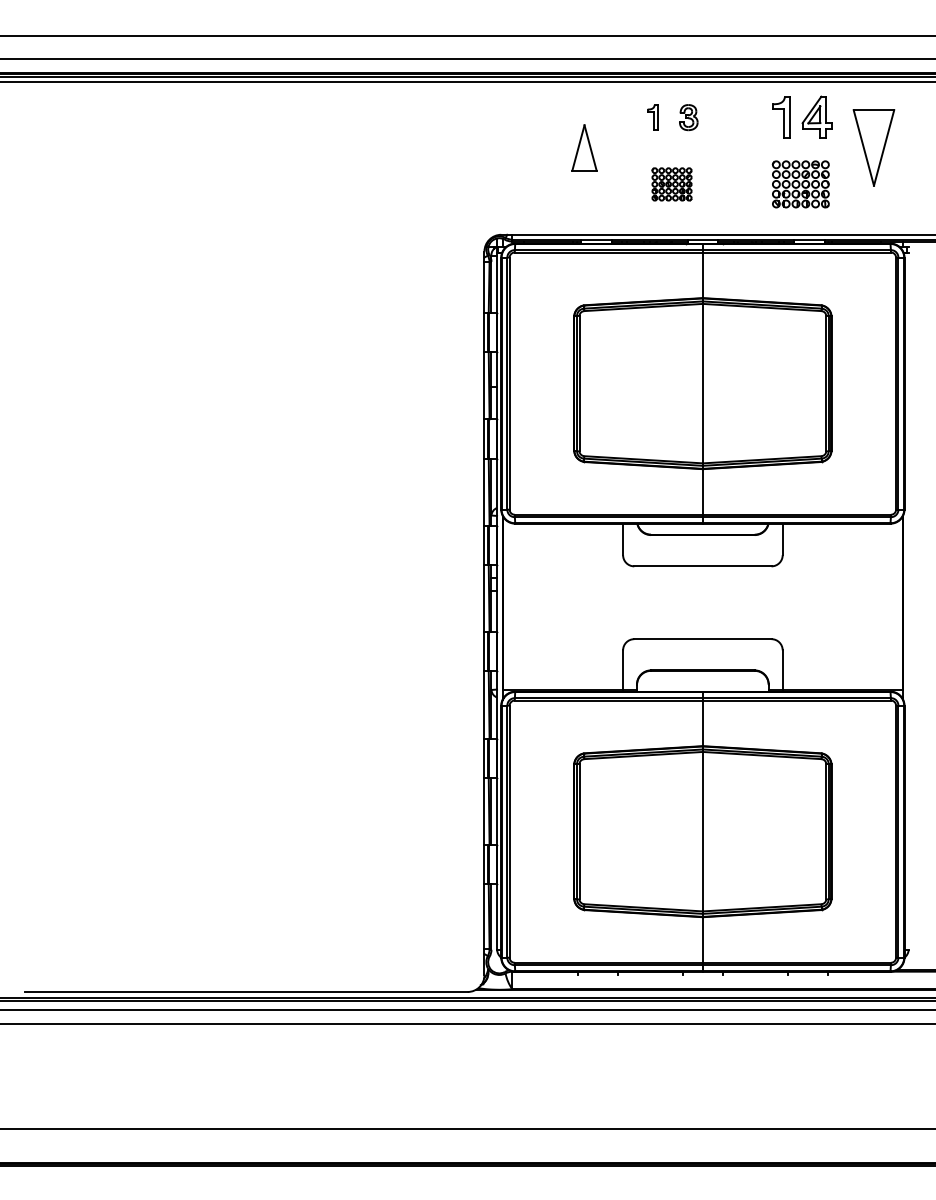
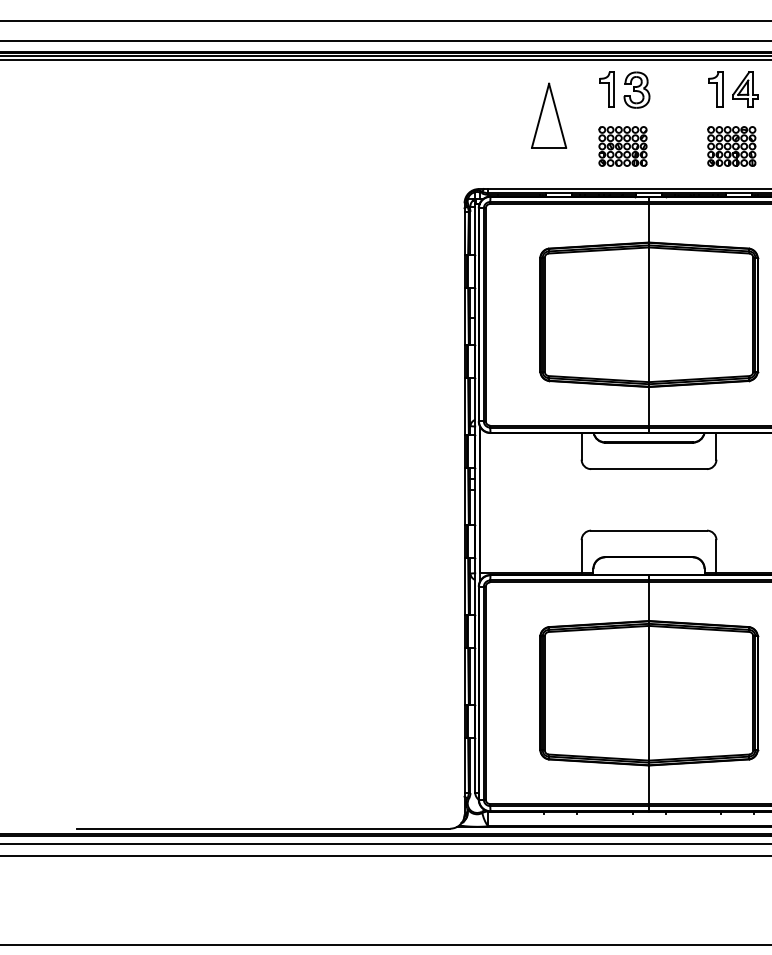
part: (652, 117) -> (606, 89), size x1.67
part: (688, 117) -> (636, 89), size x1.67
part: (584, 147) -> (549, 115), size x1.67
part: (671, 184) -> (622, 146), size x1.43

